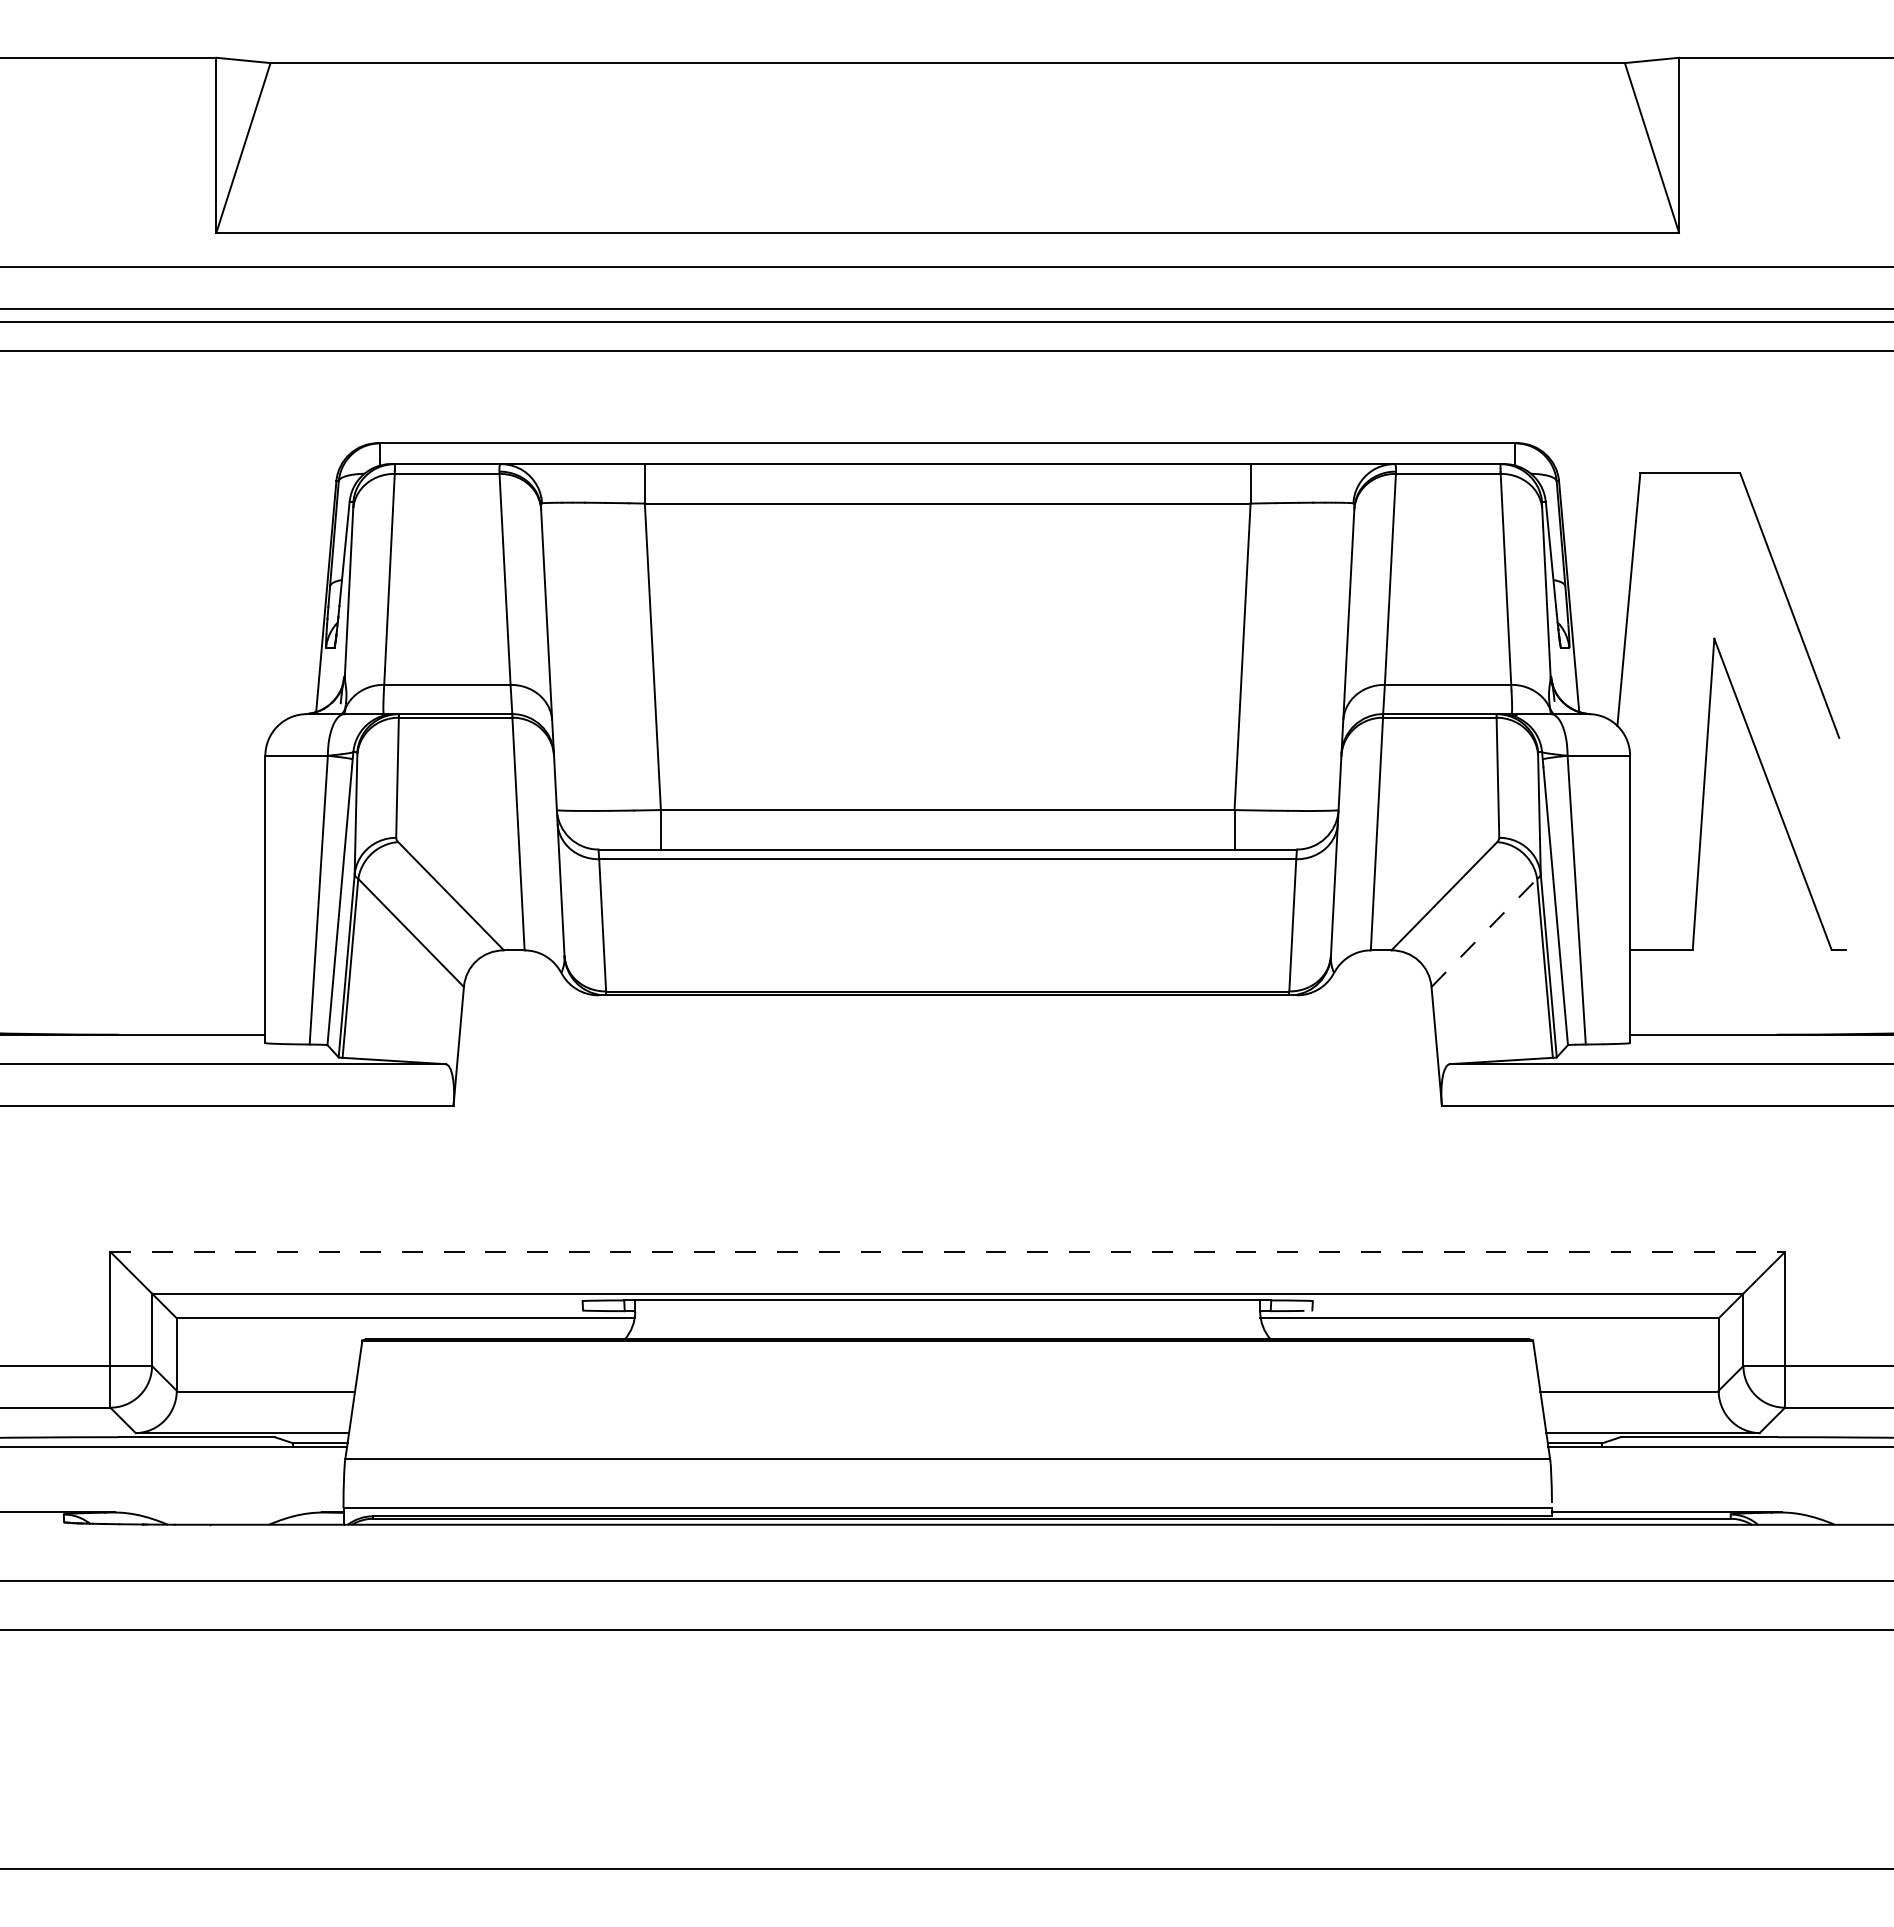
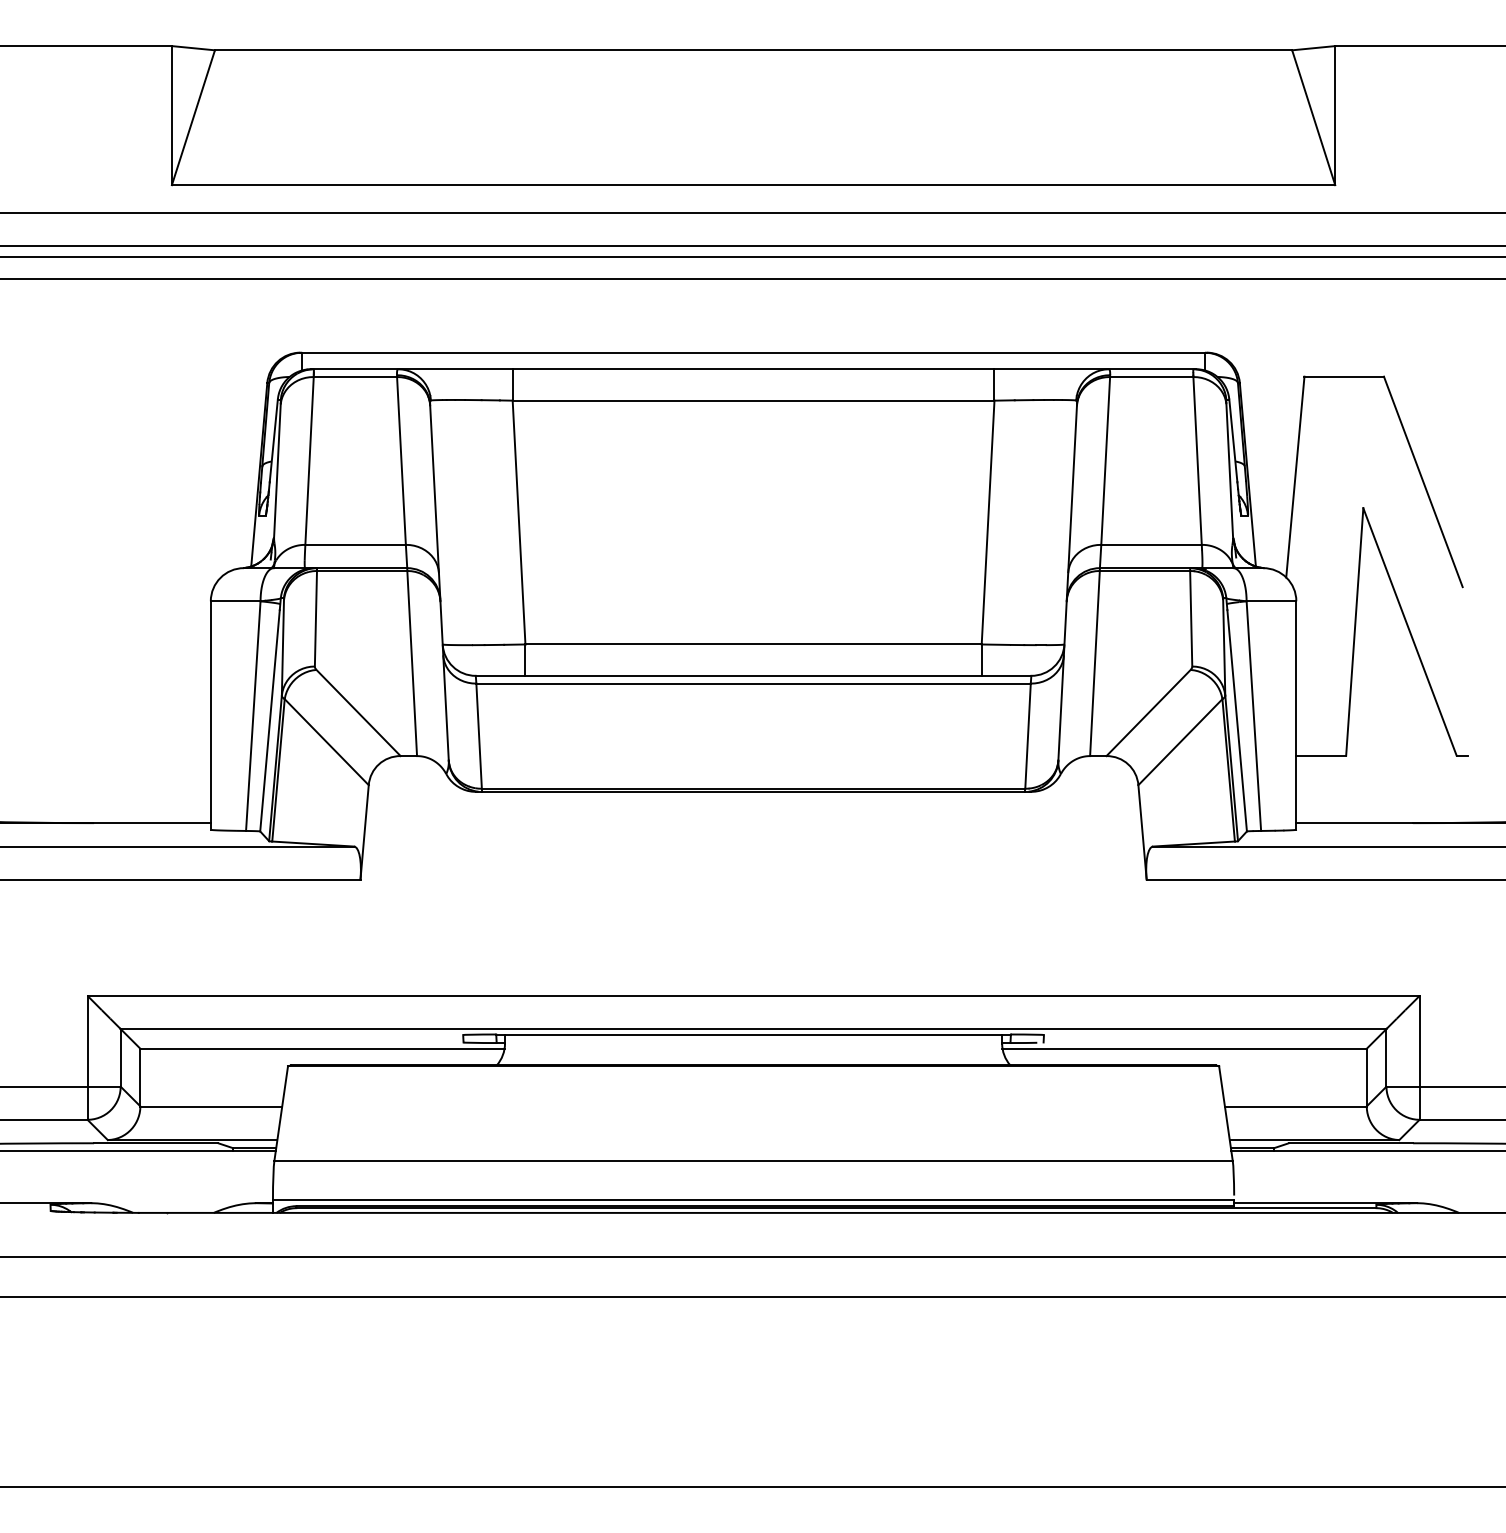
line: (1484, 932) -> (1180, 741), dashed -> solid
line: (948, 1251) -> (754, 995), dashed -> solid

